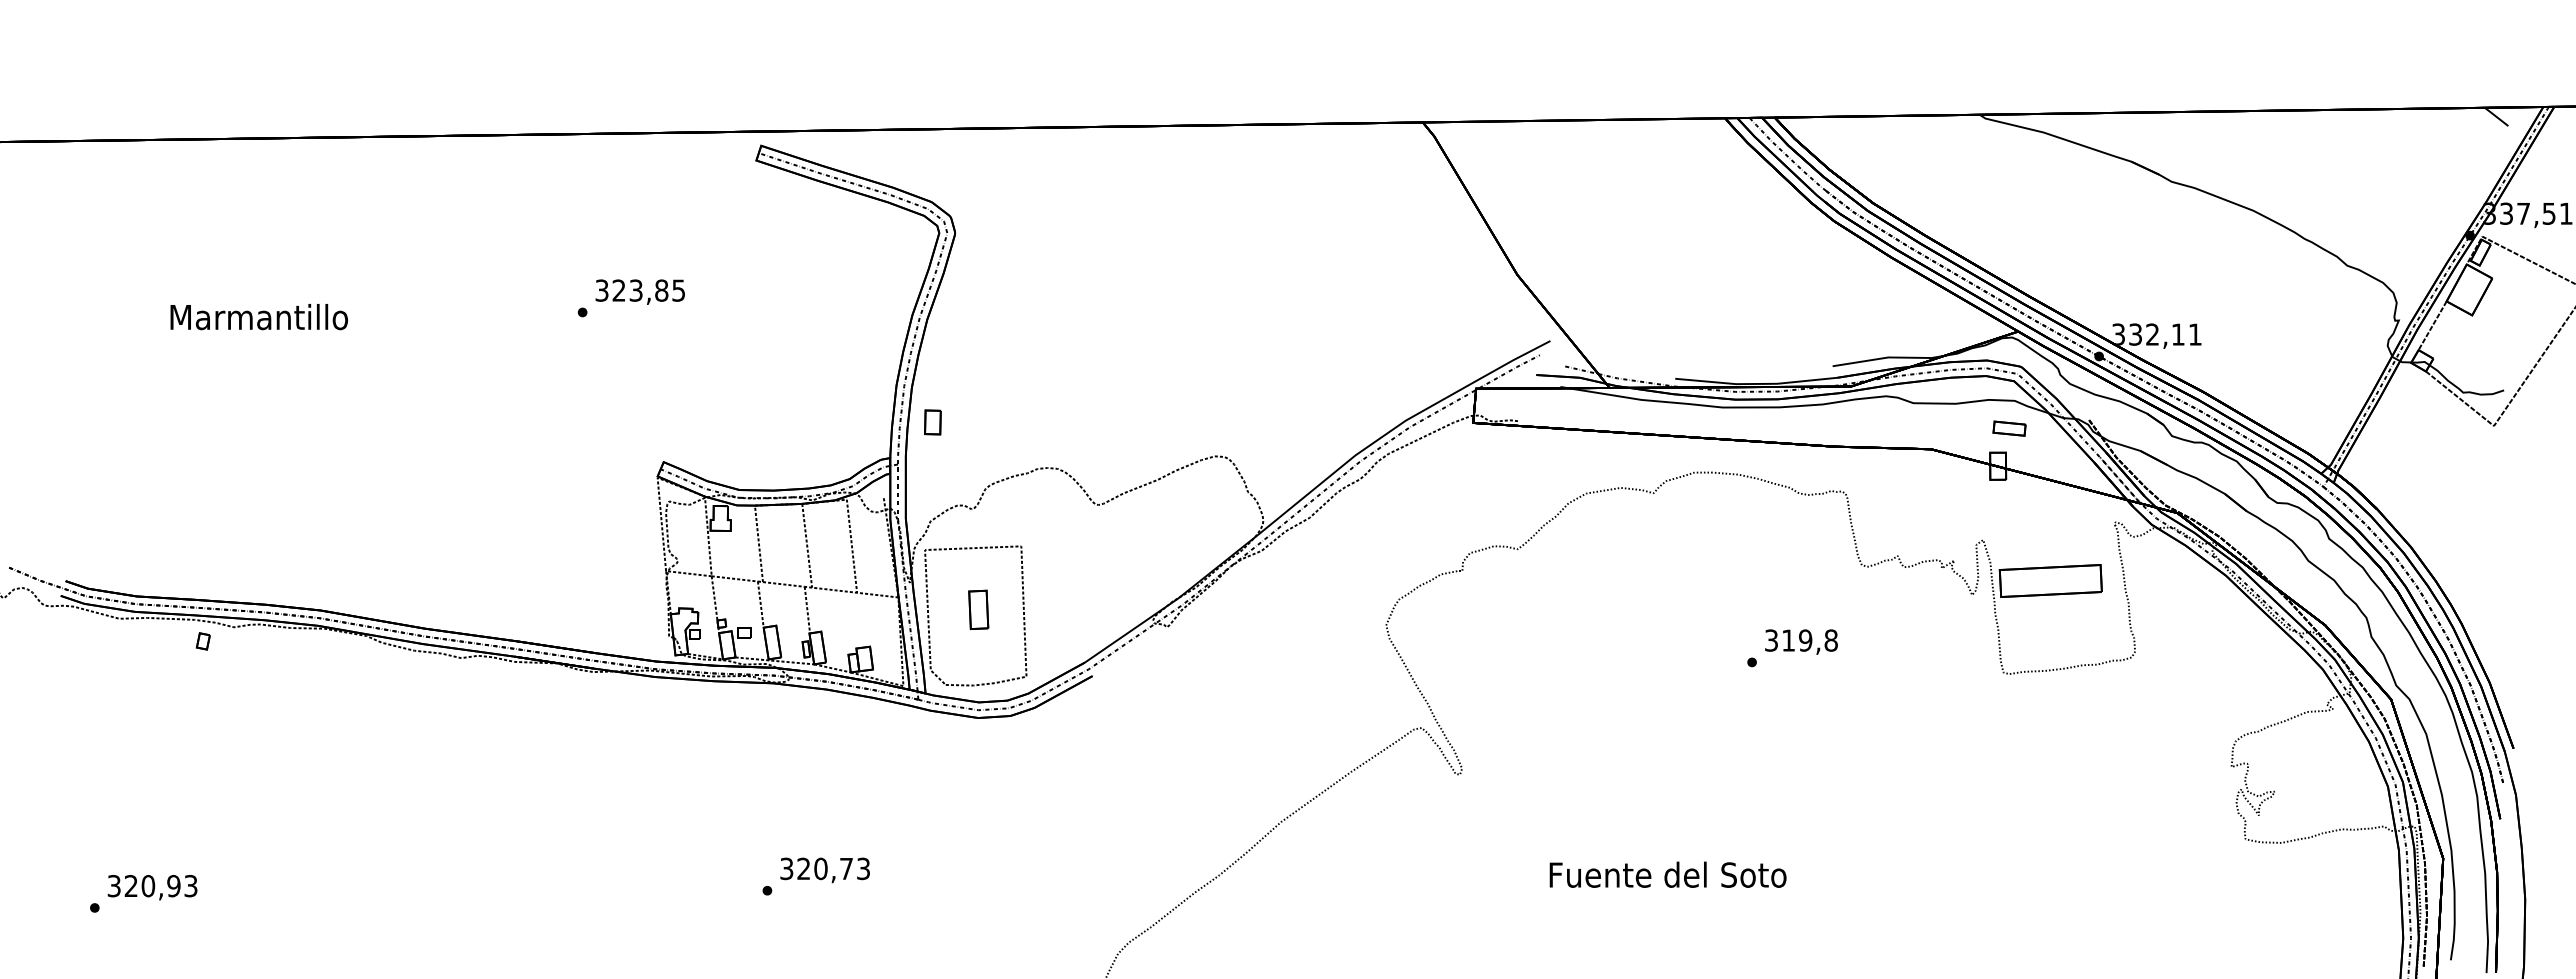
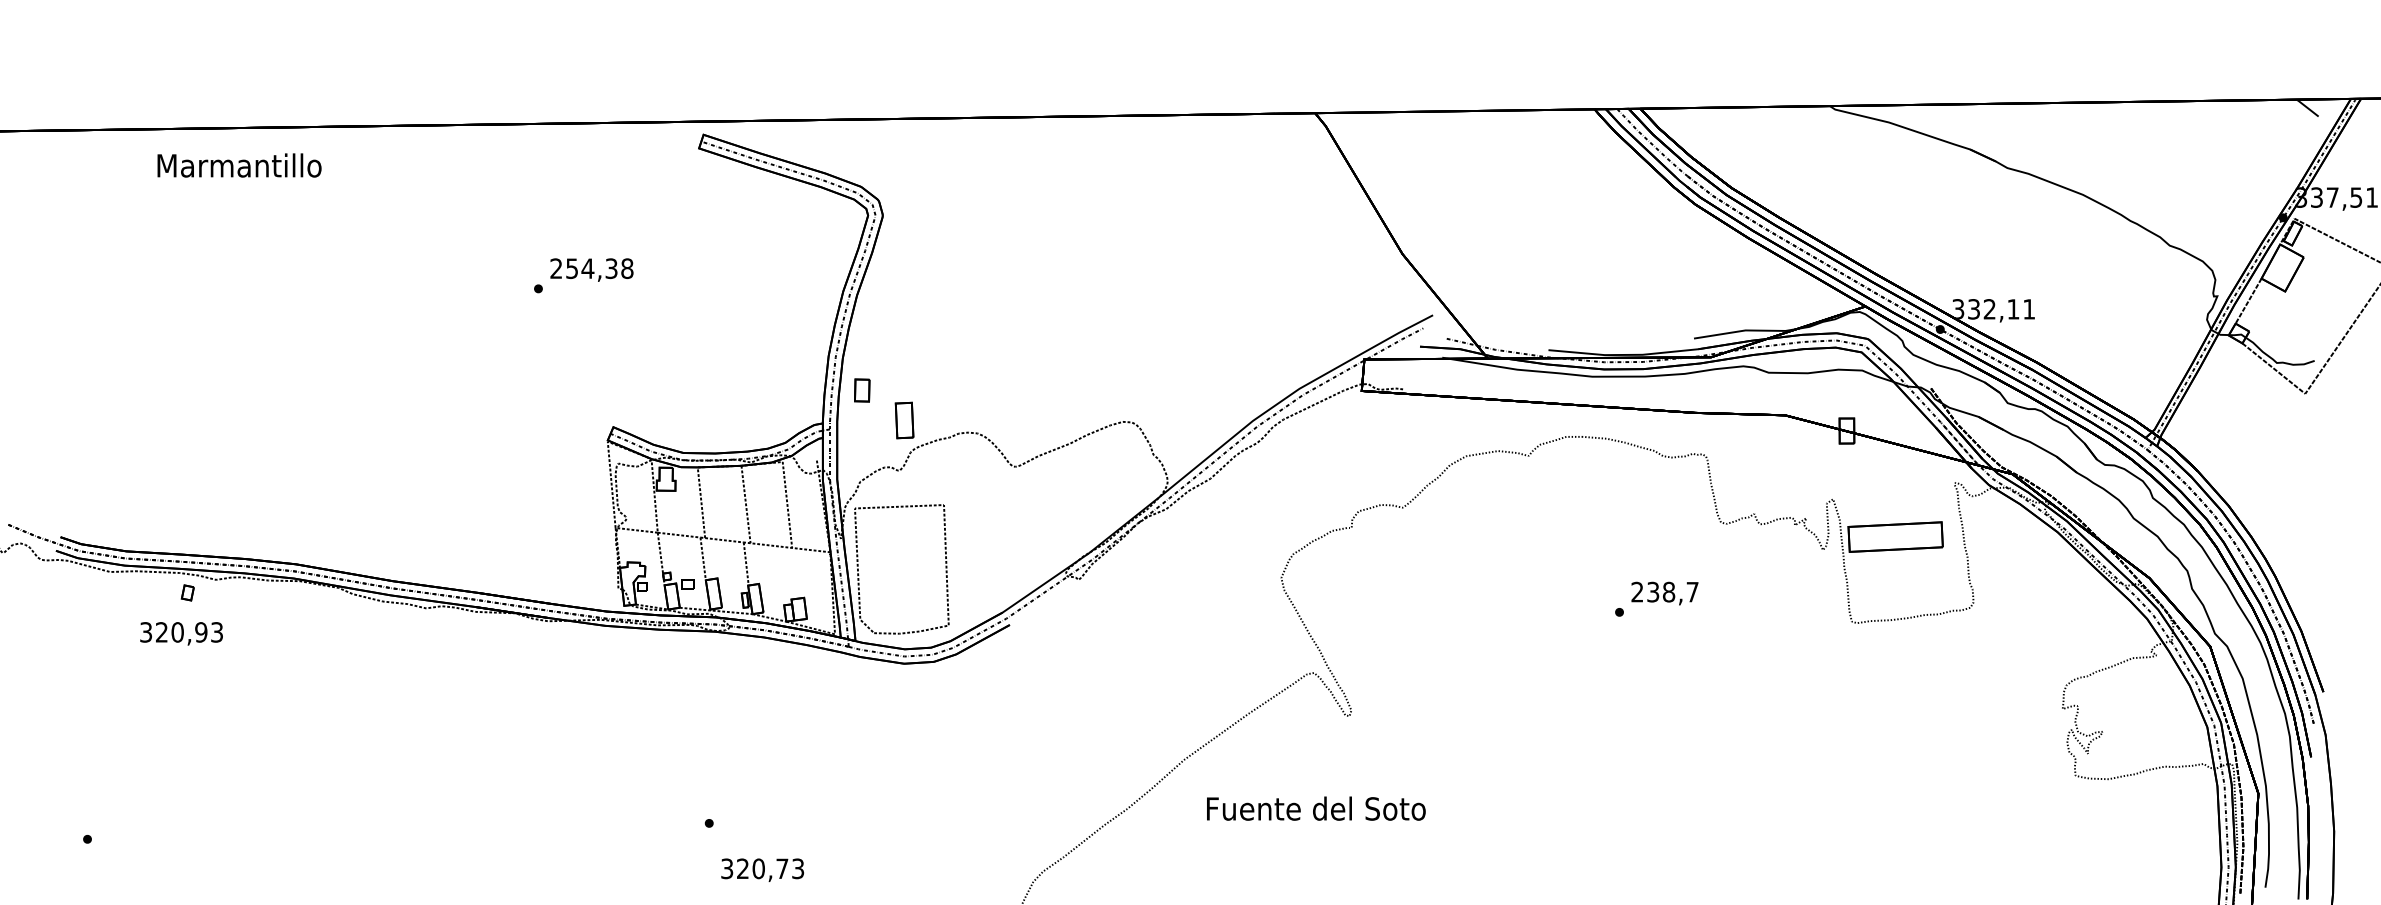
text: (640, 290) -> (591, 268), 323,85 -> 254,38
text: (258, 317) -> (238, 165), moved
part: (2009, 428) -> (1857, 396), removed
part: (978, 609) -> (904, 420), moved
text: (1801, 640) -> (1665, 592), 319,8 -> 238,7
text: (824, 870) -> (762, 870), moved
text: (1667, 874) -> (1315, 808), moved
text: (152, 887) -> (181, 633), moved

